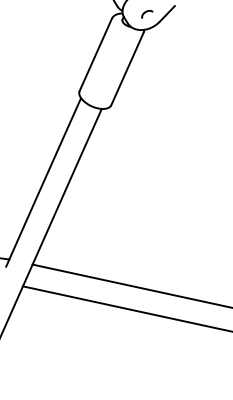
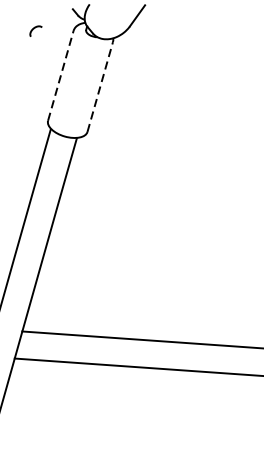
curve: (147, 12) -> (35, 28), moved
line: (95, 55) -> (60, 76), solid -> dashed
line: (127, 69) -> (100, 87), solid -> dashed

